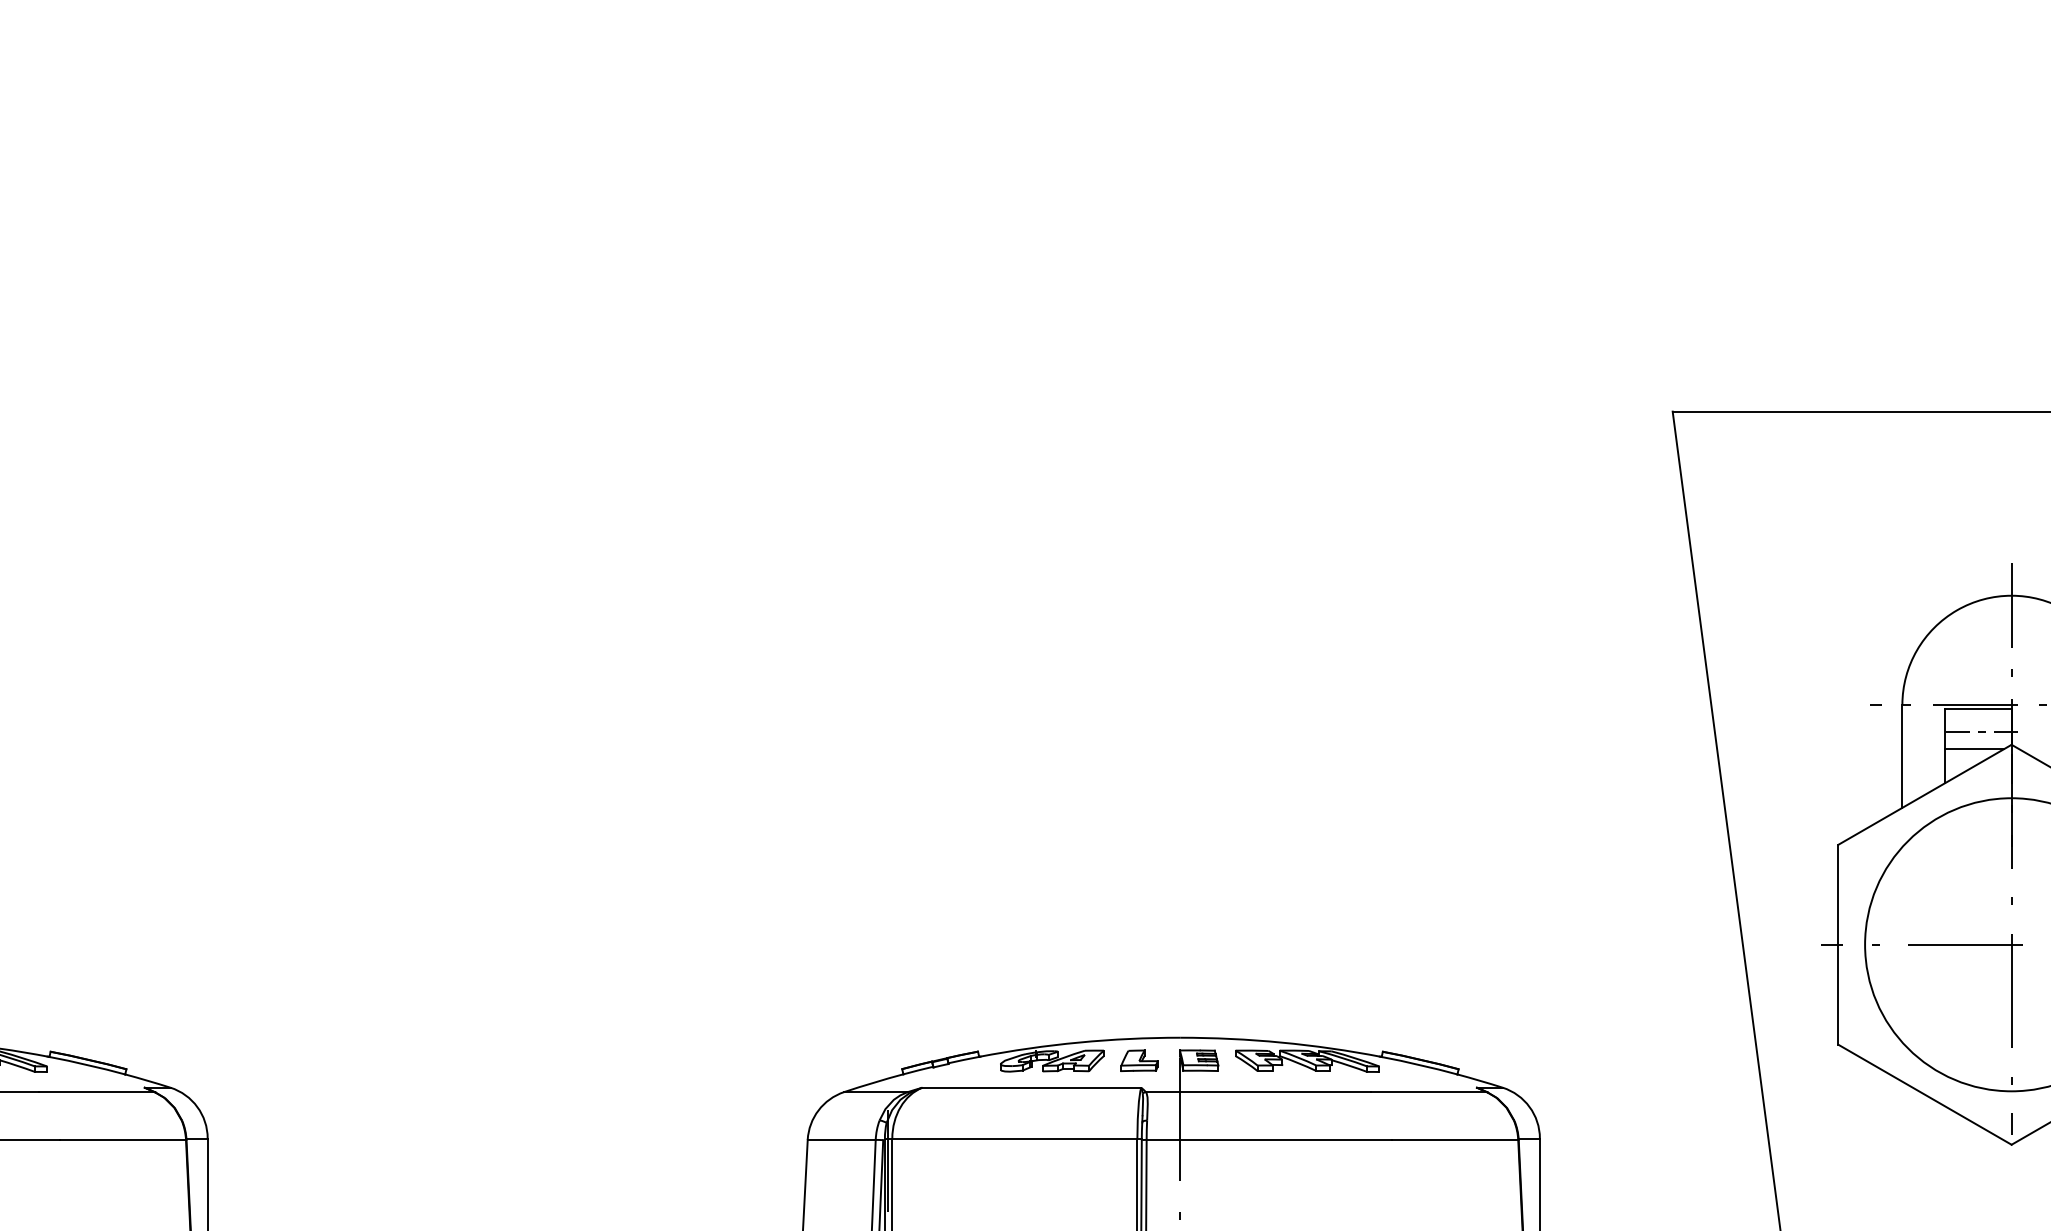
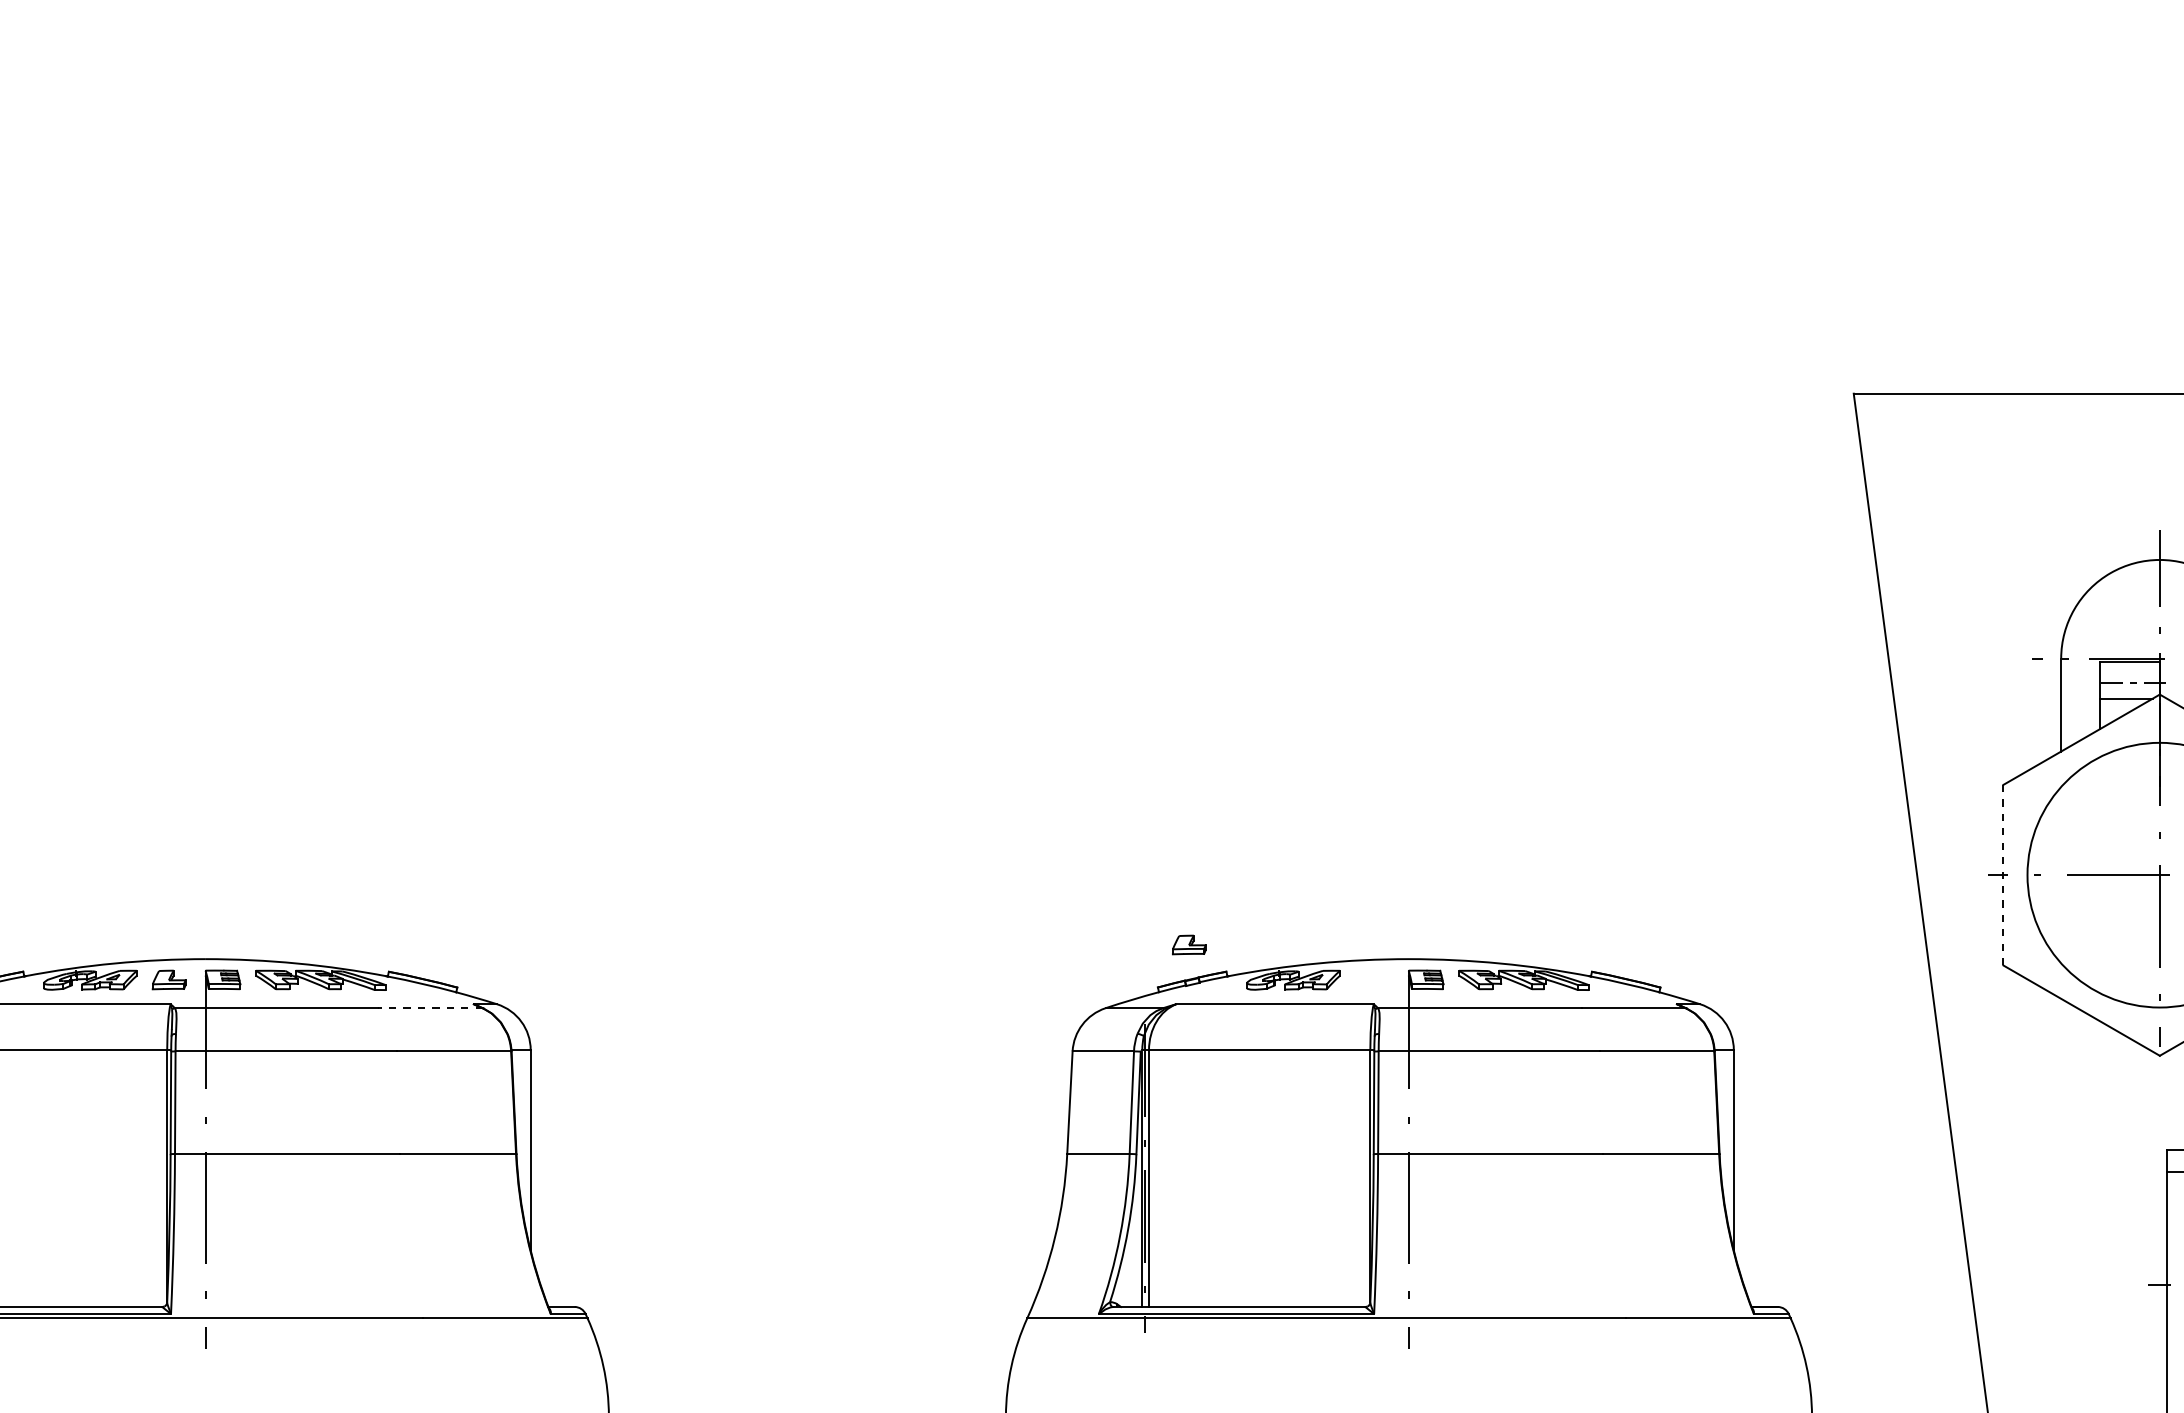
line: (1838, 945) -> (2003, 875), solid -> dashed
part: (1139, 1060) -> (1189, 944), moved
line: (96, 1092) -> (430, 1008), solid -> dashed

